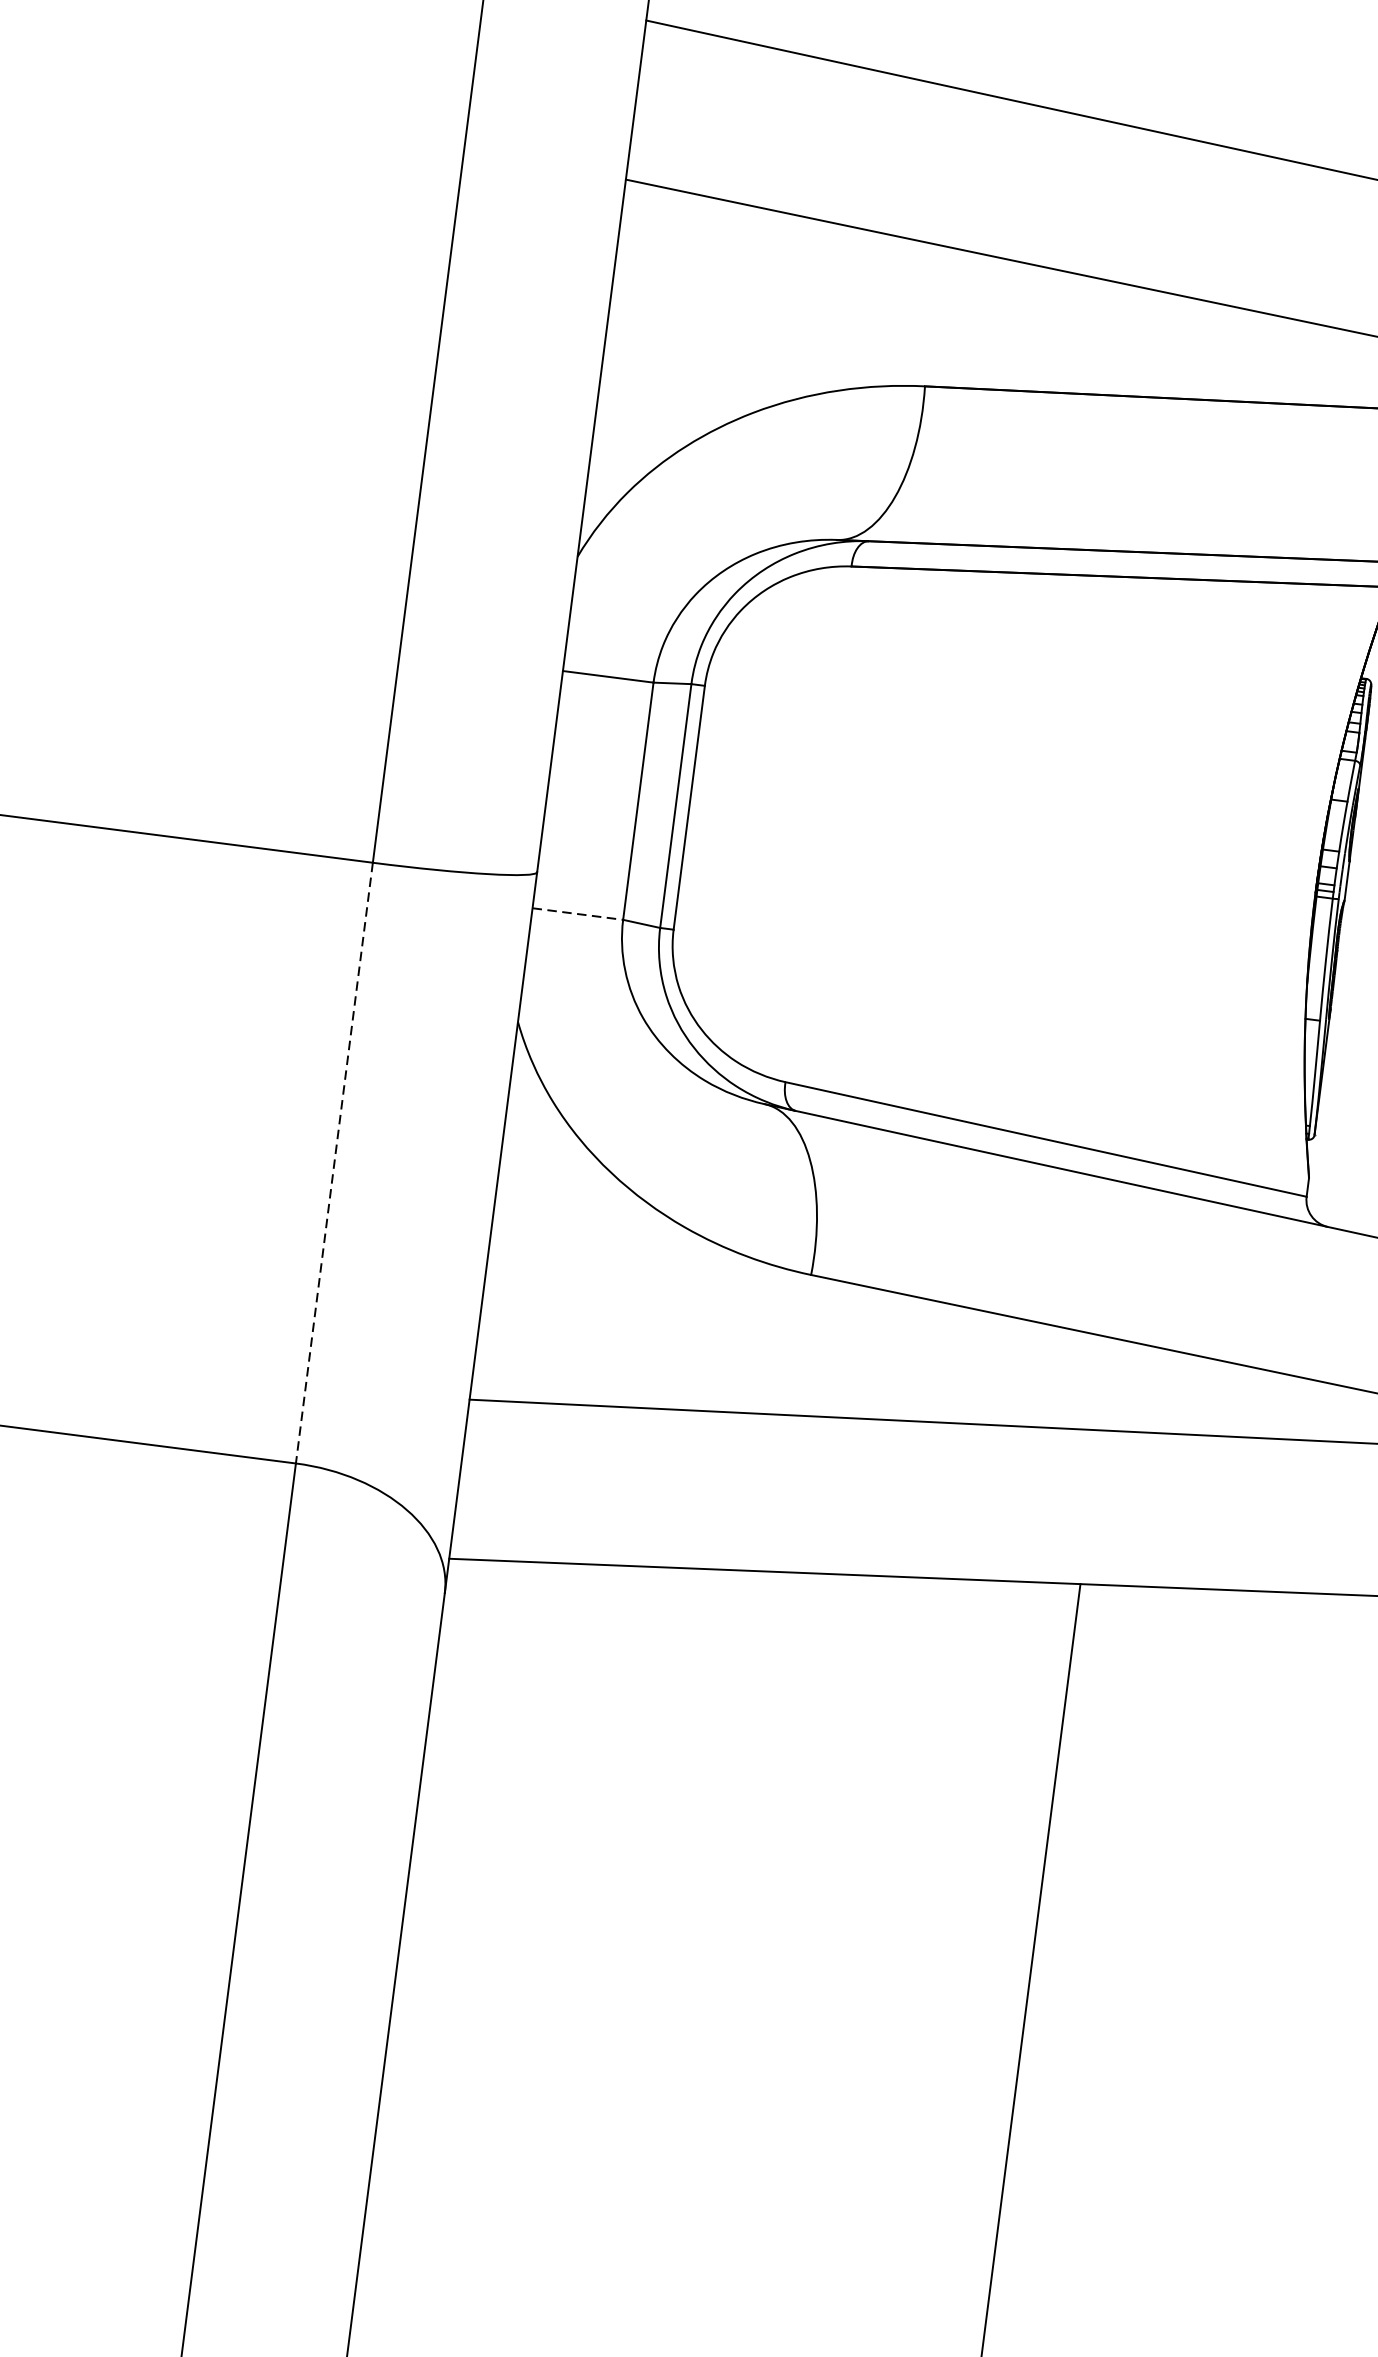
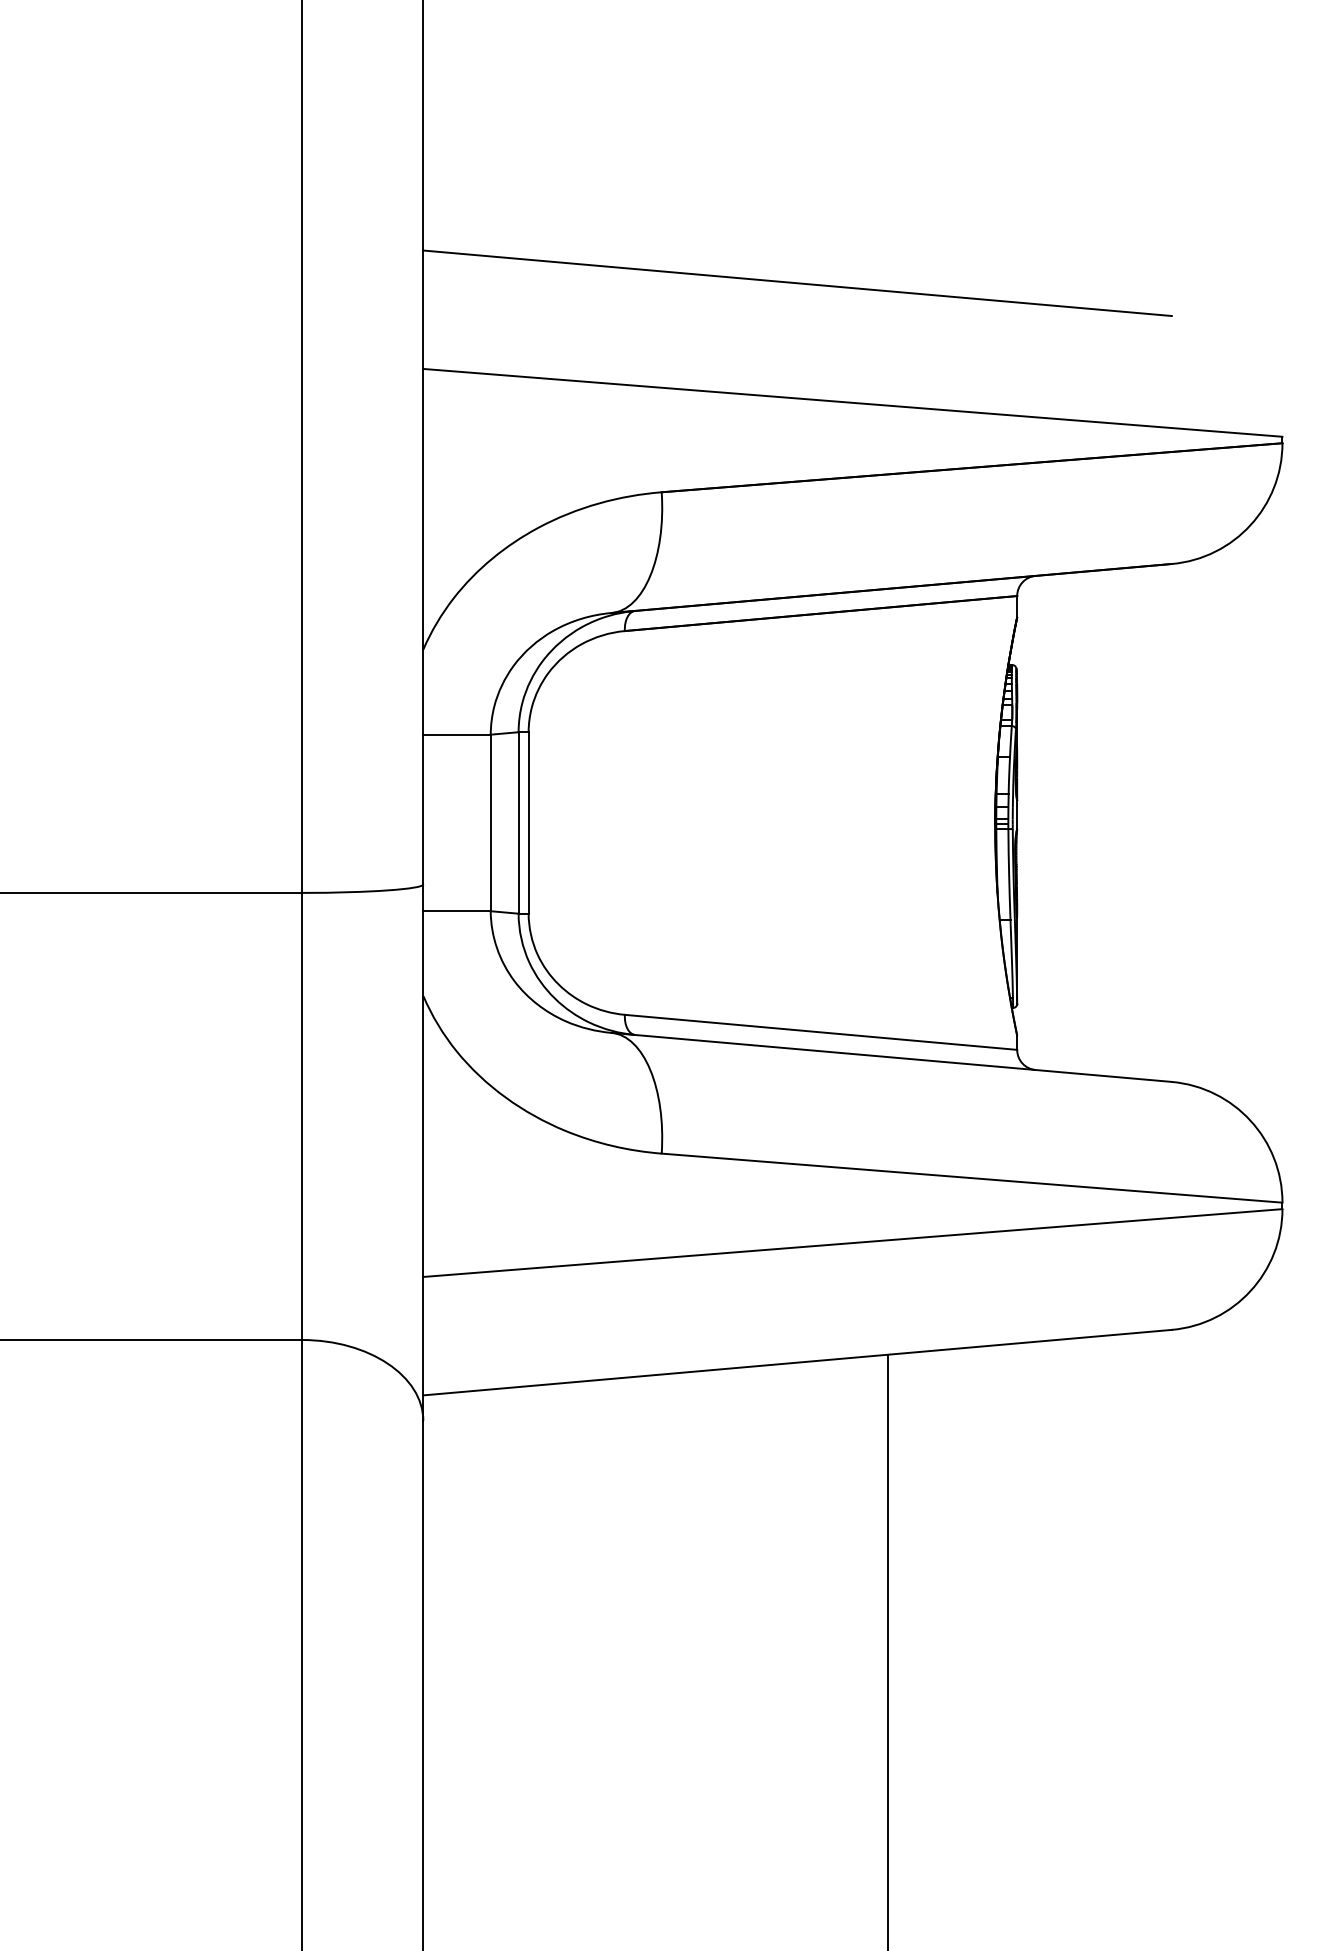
line: (578, 914) -> (457, 911), dashed -> solid
line: (334, 1163) -> (302, 1116), dashed -> solid

